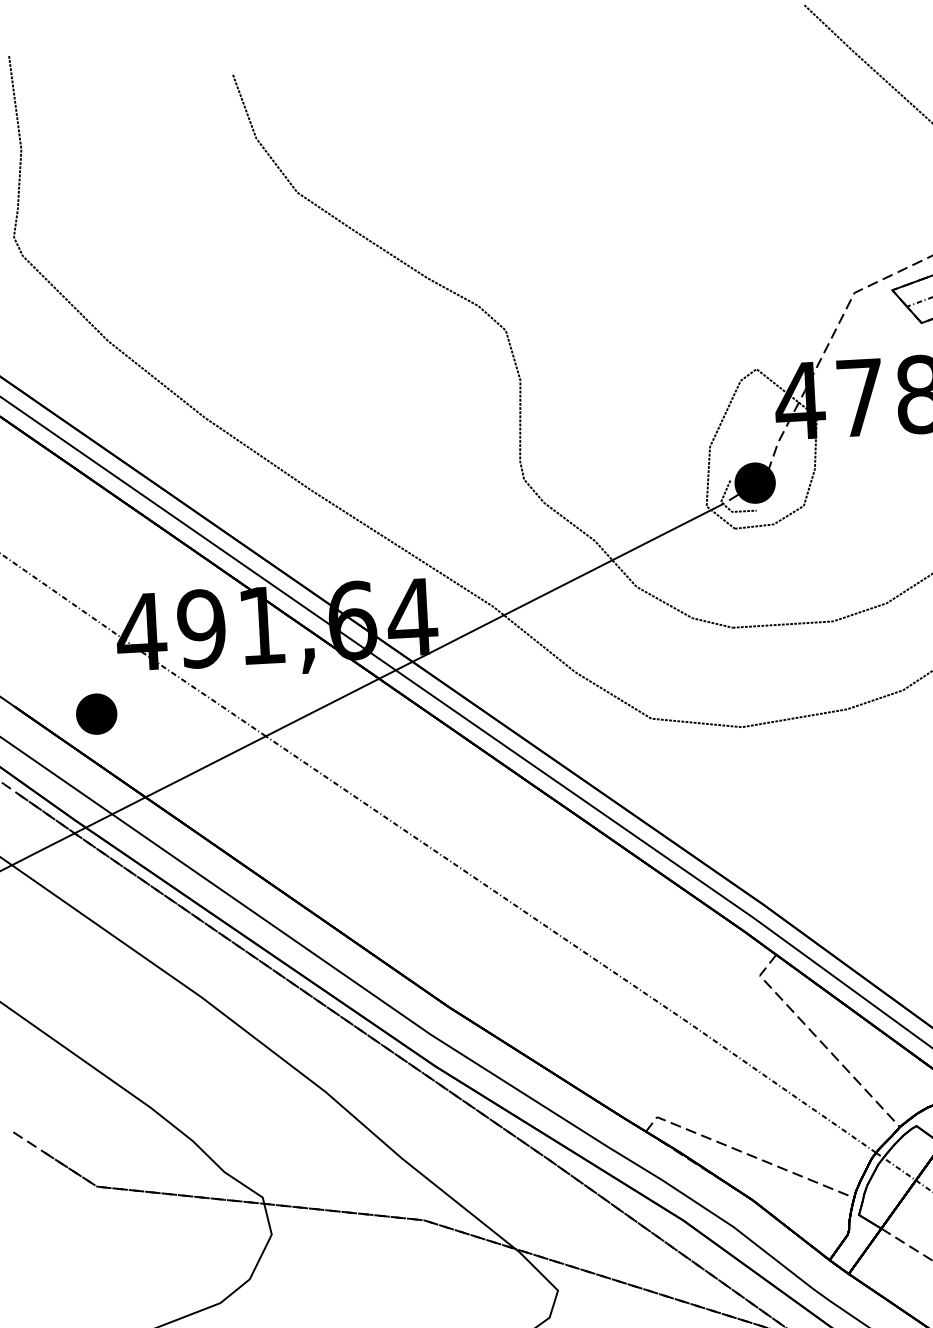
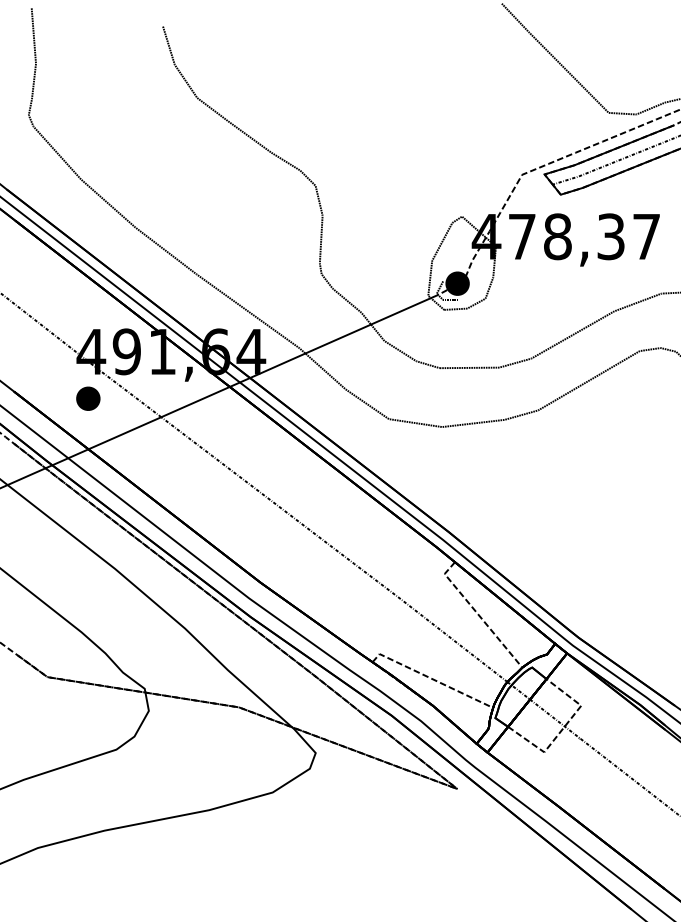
part: (96, 713) -> (88, 398), moved

